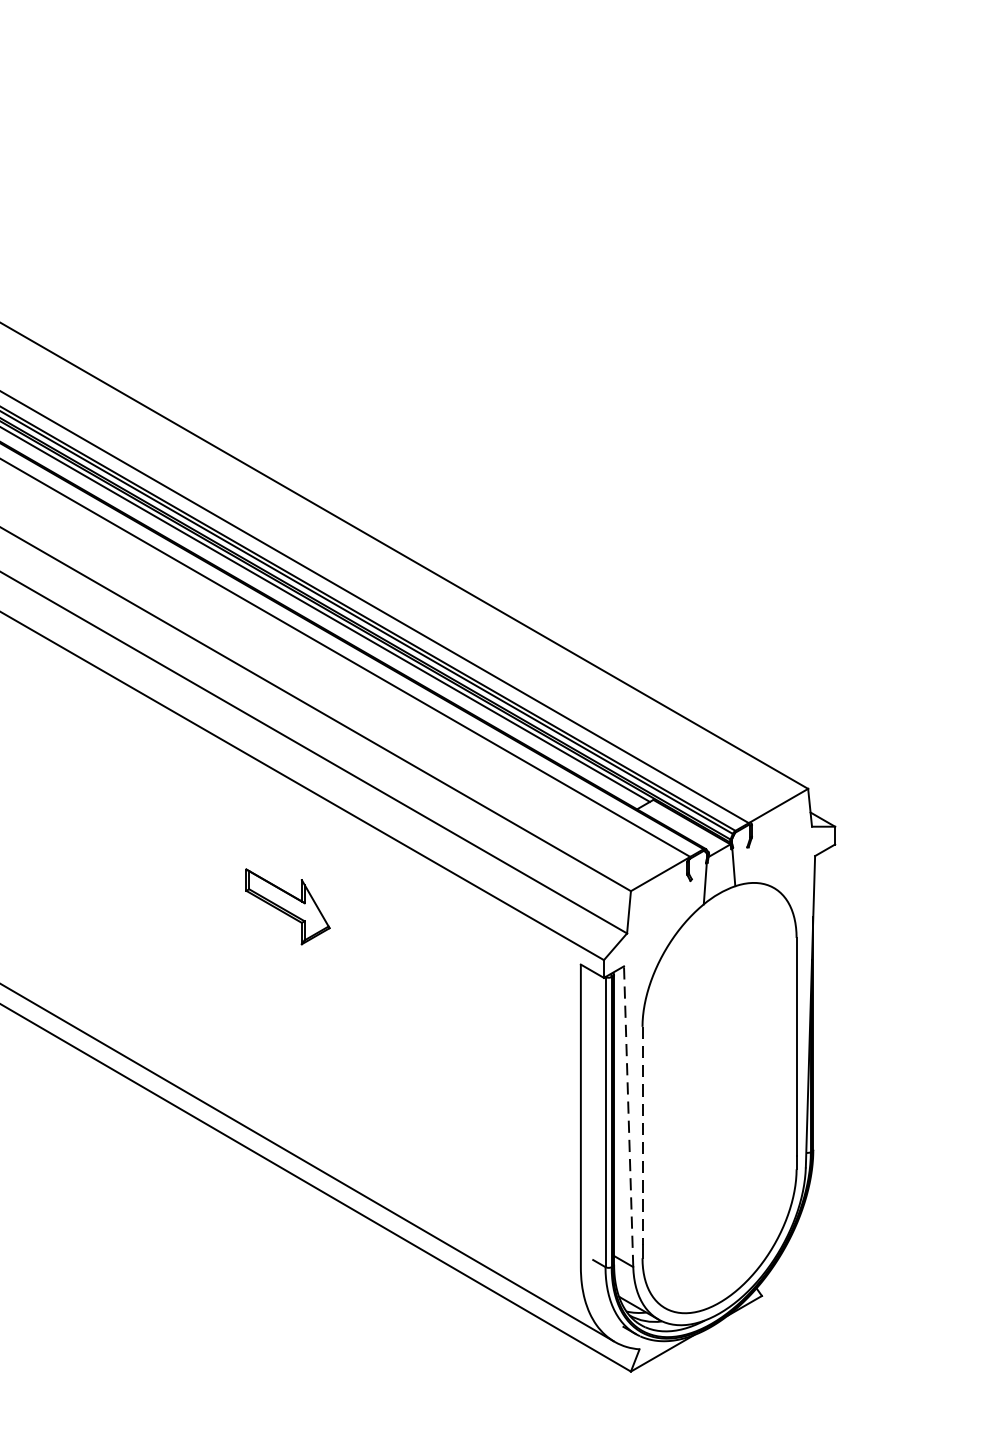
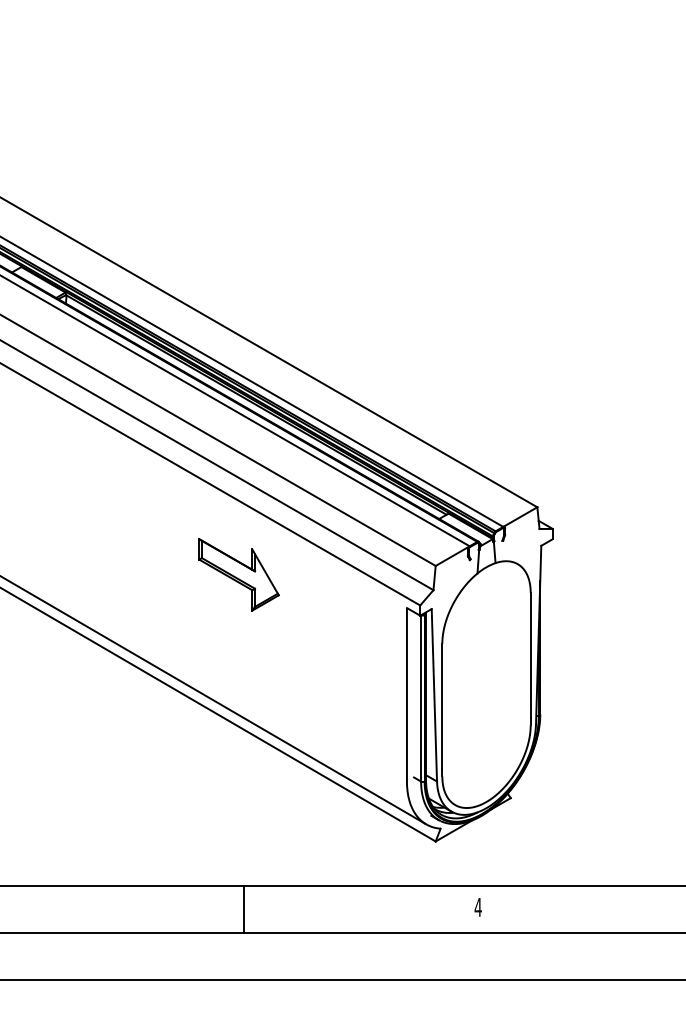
part: (287, 906) -> (238, 574), size x1.67
line: (628, 1115) -> (434, 694), dashed -> solid
line: (642, 1136) -> (442, 706), dashed -> solid

